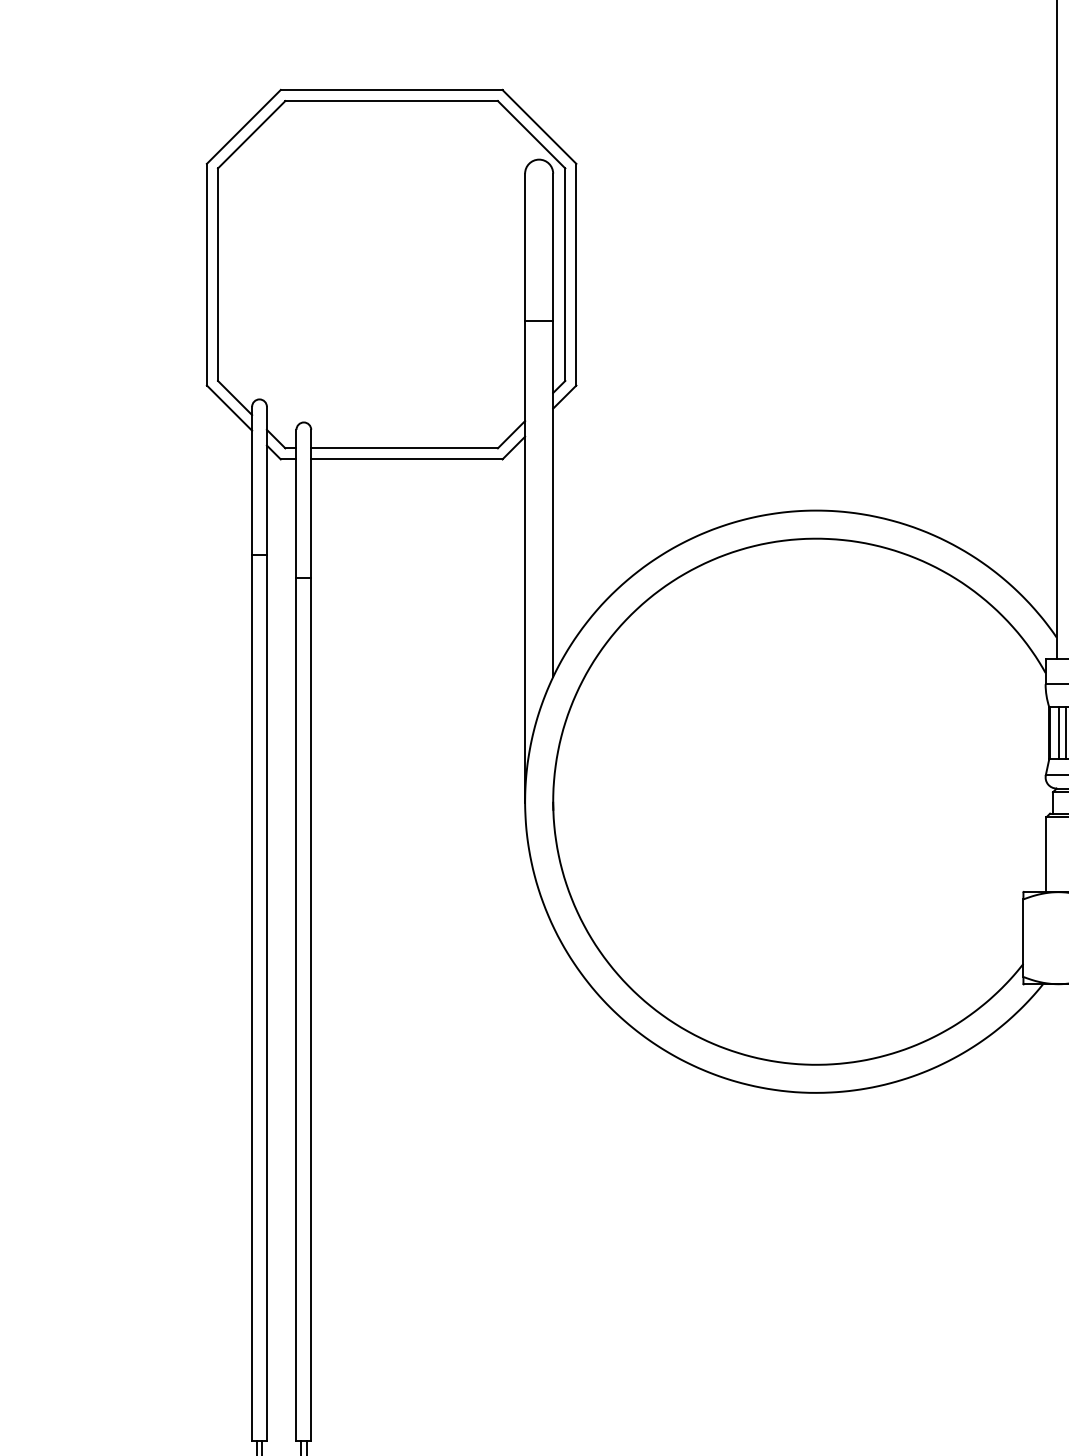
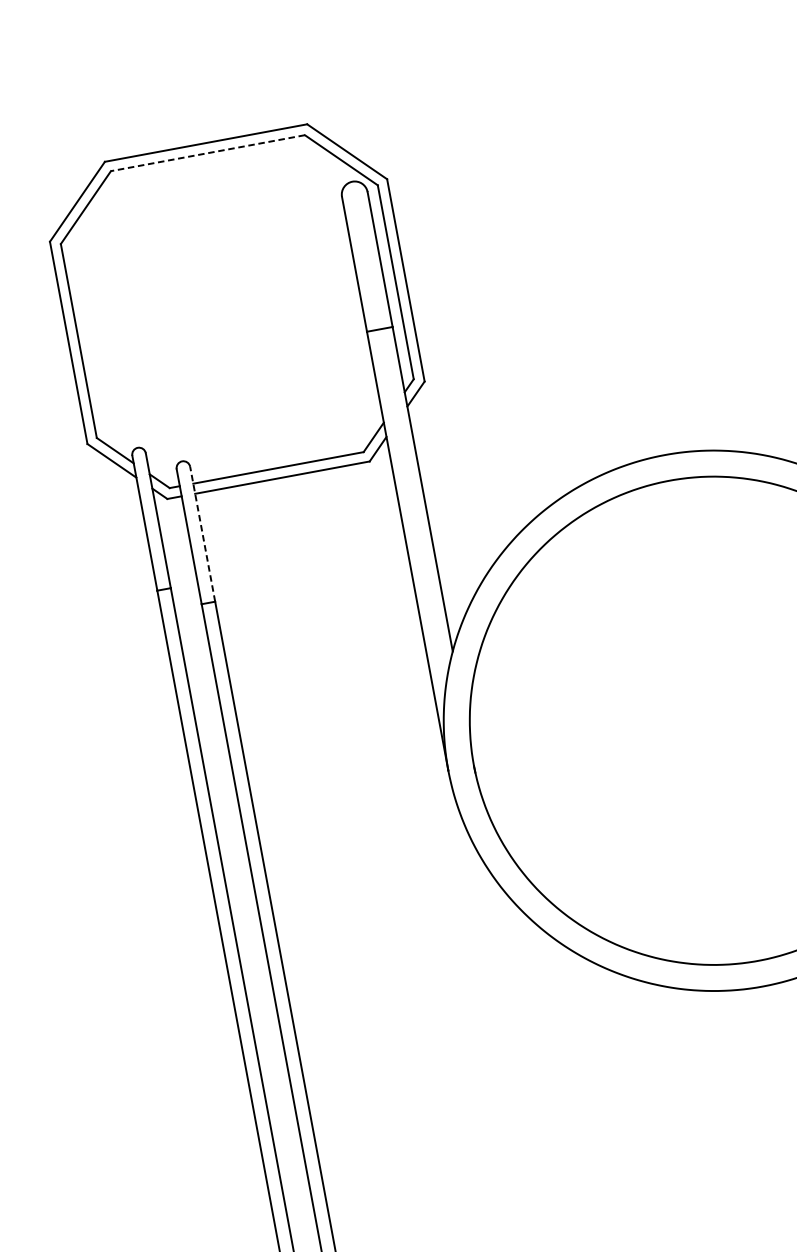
line: (391, 101) -> (207, 153), solid -> dashed
line: (311, 503) -> (202, 533), solid -> dashed

